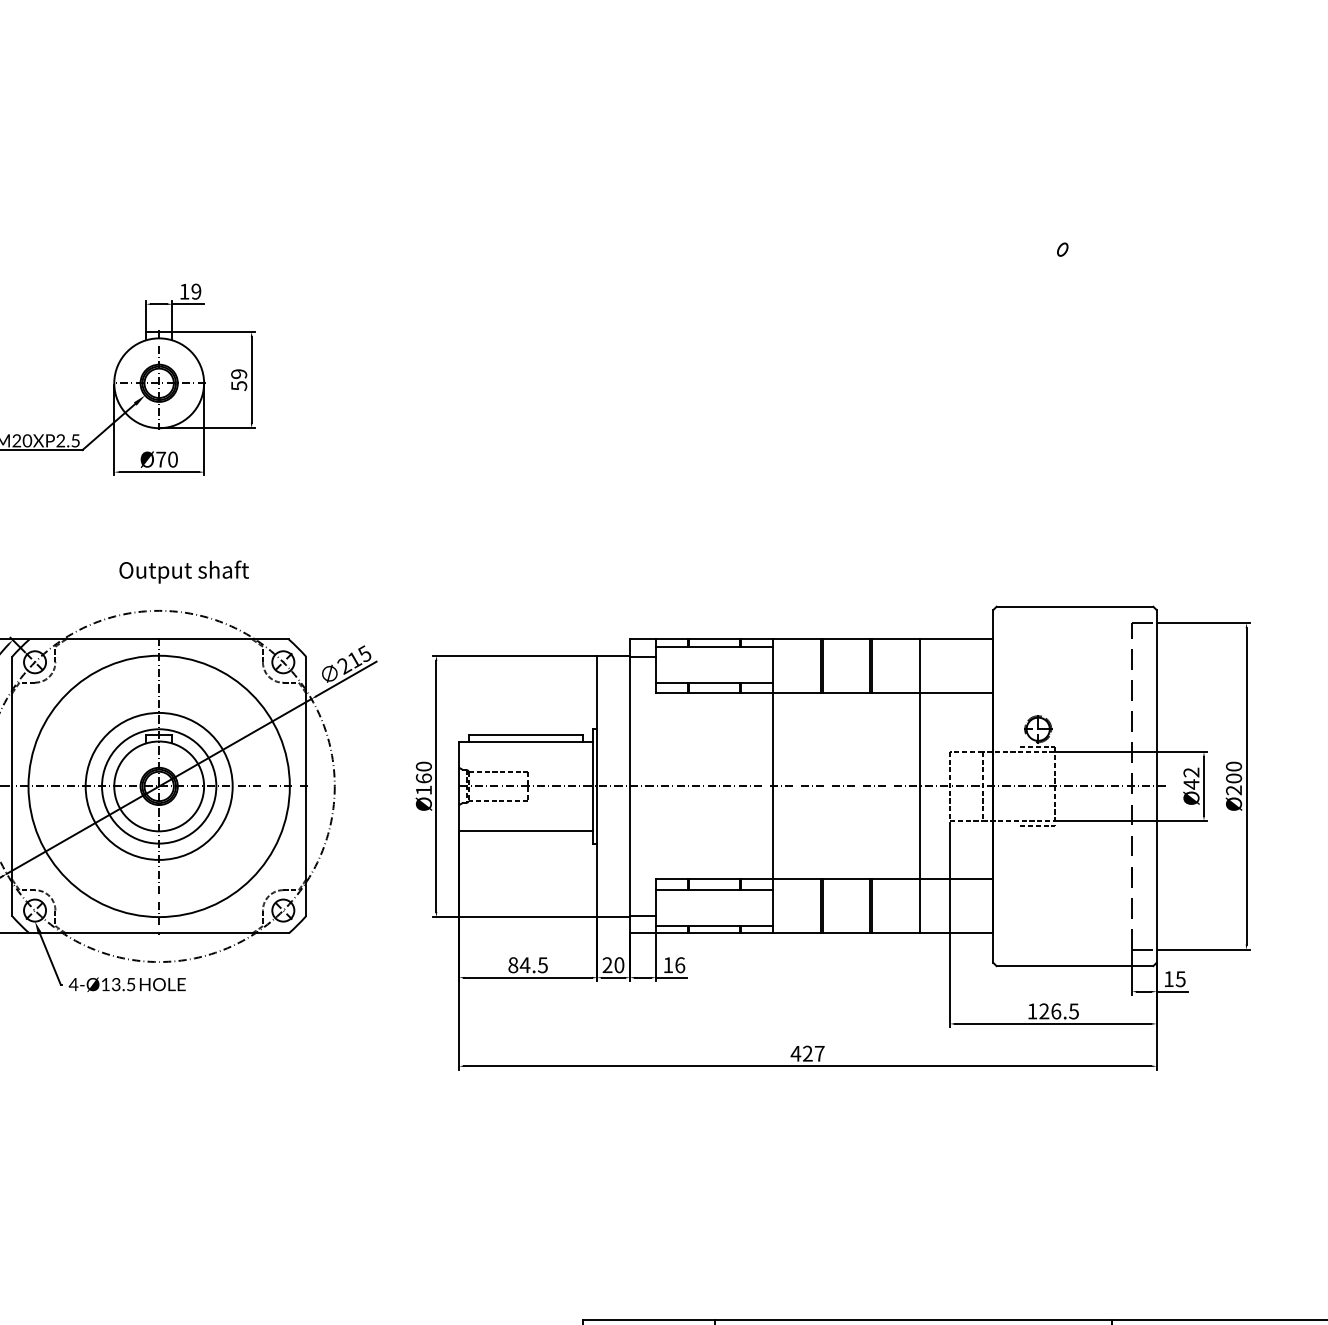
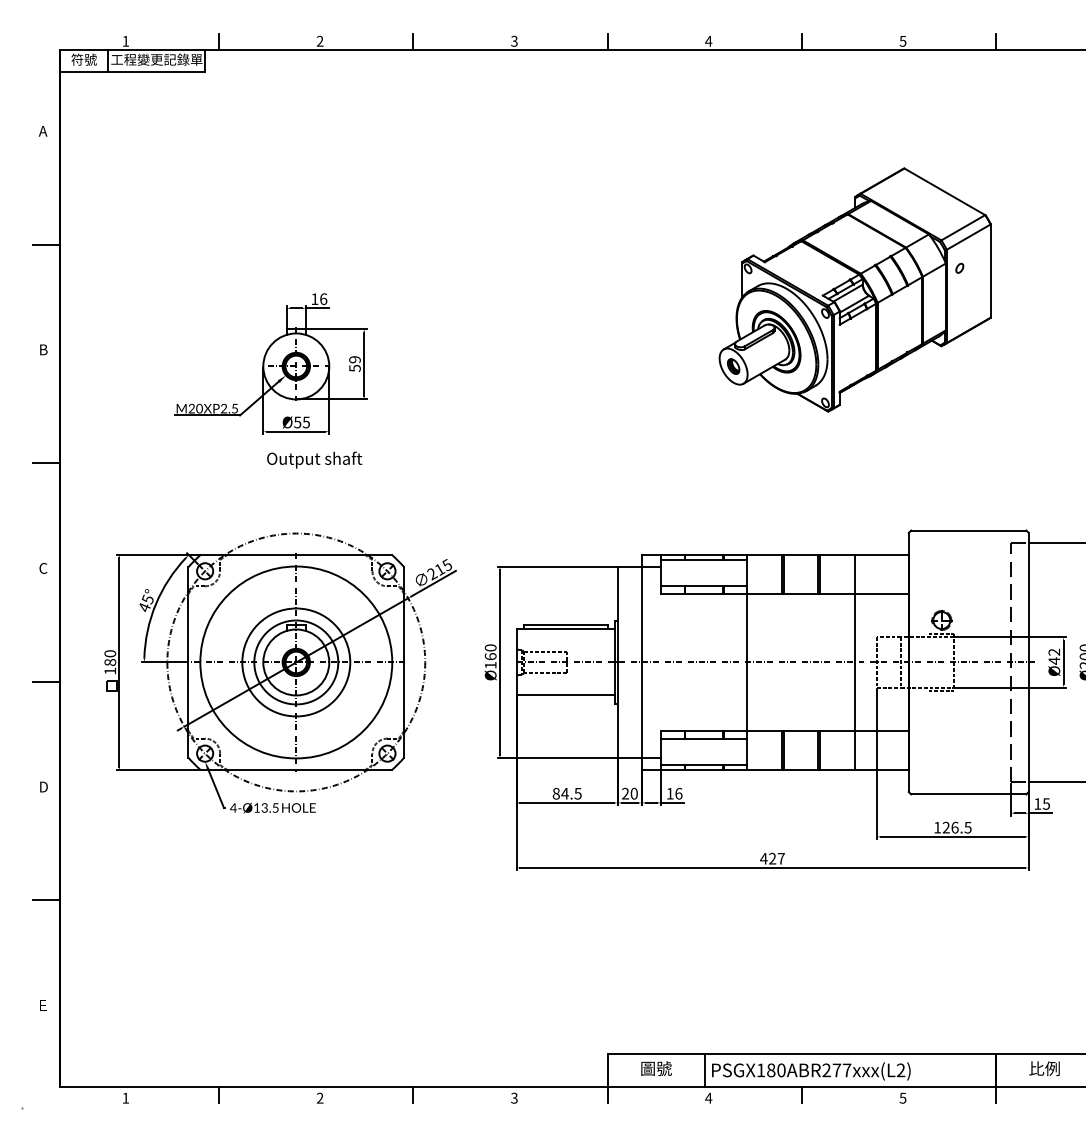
part: (919, 278) -> (854, 289), added
text: (196, 292) -> (323, 299), 19 -> 16
text: (166, 459) -> (301, 422), Ø70 -> Ø55
text: (183, 571) -> (314, 459), moved

